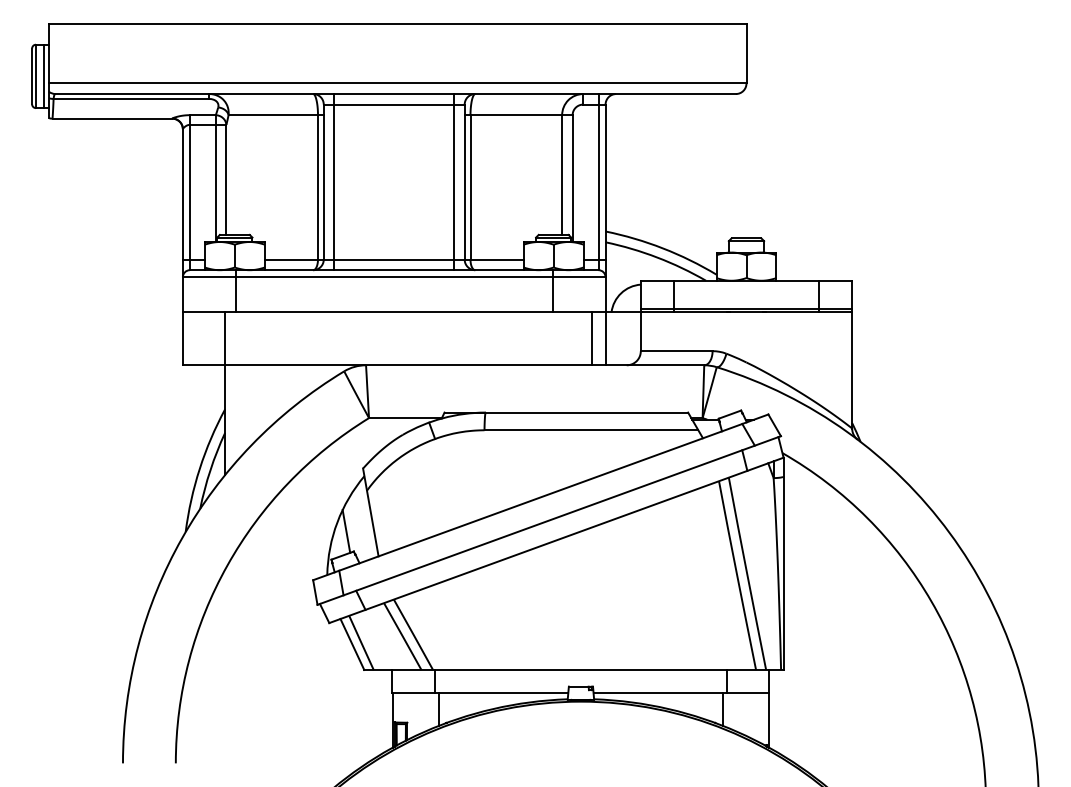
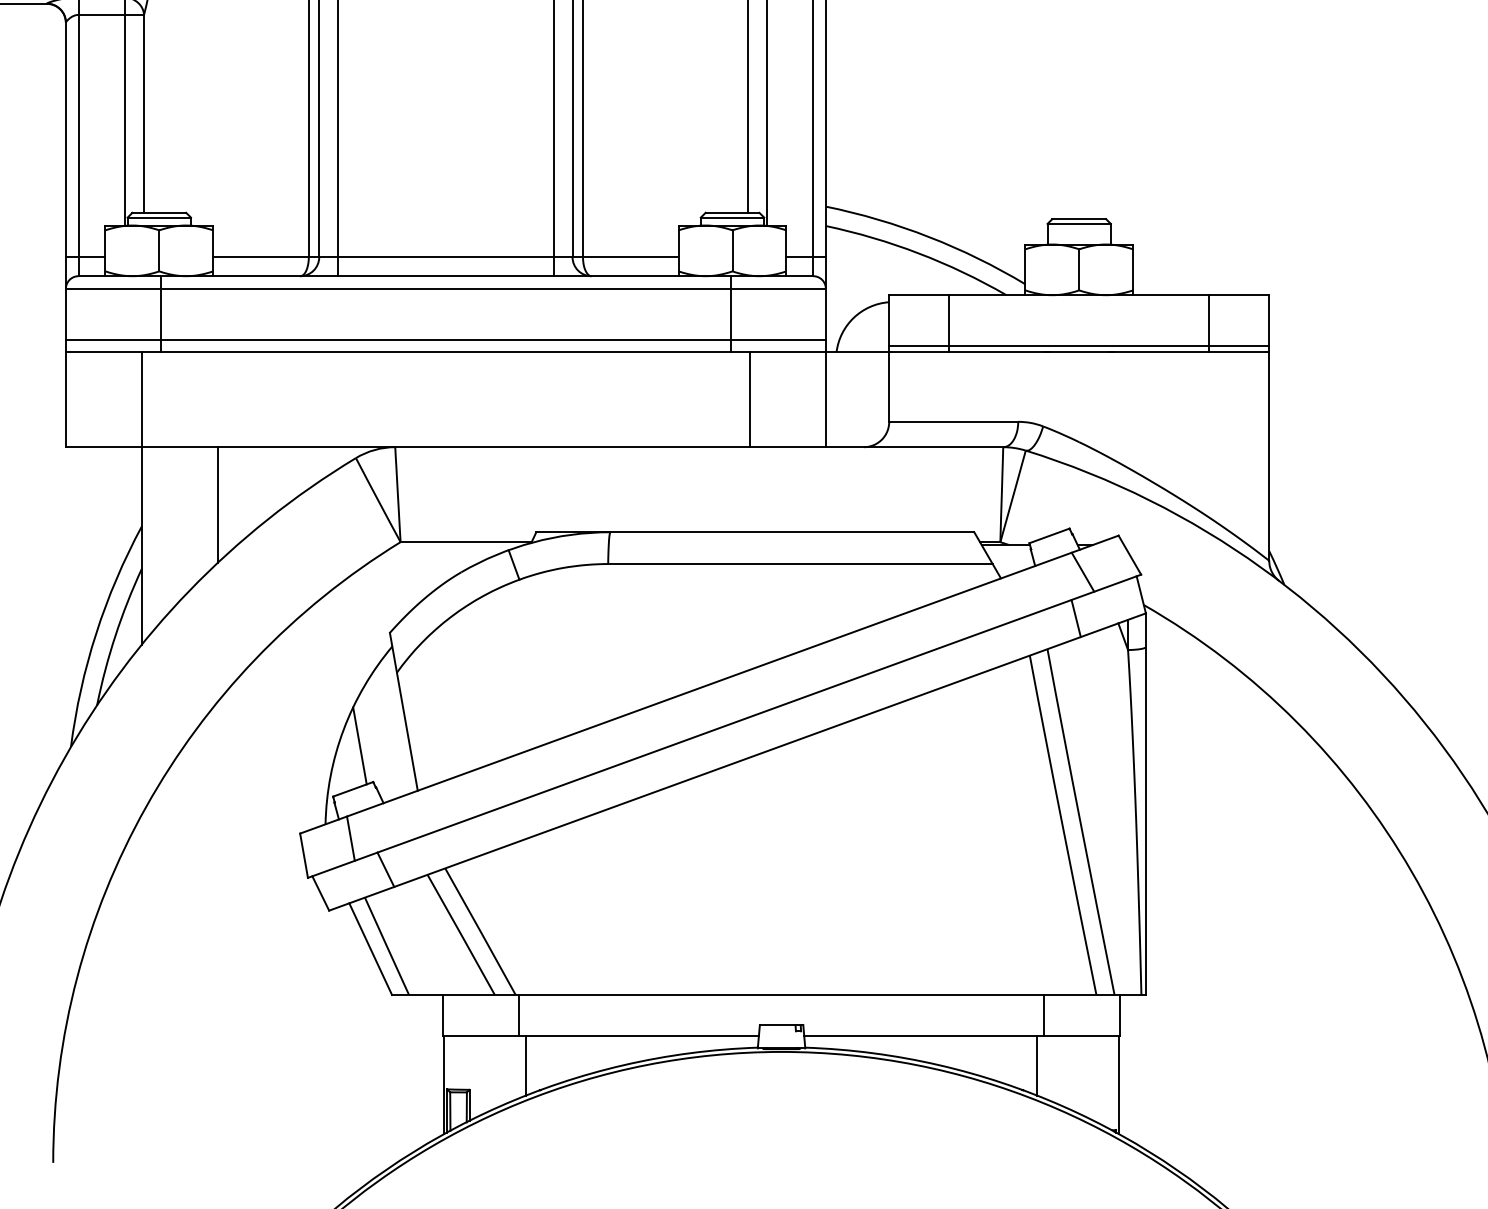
line: (393, 305) -> (444, 339), added
line: (592, 338) -> (750, 399), moved
line: (267, 397) -> (218, 505), added

